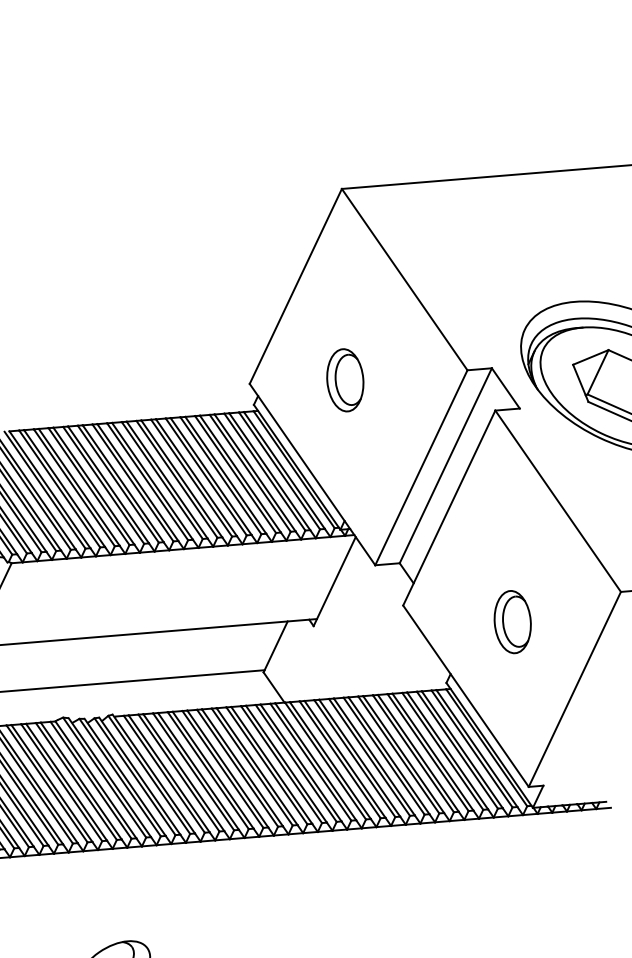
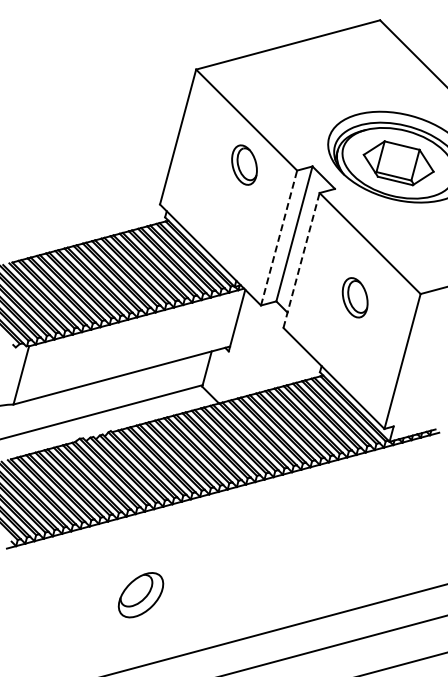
part: (345, 379) -> (244, 164), moved
line: (421, 468) -> (279, 238), solid -> dashed
line: (449, 508) -> (301, 260), solid -> dashed
part: (511, 621) -> (354, 297), moved

